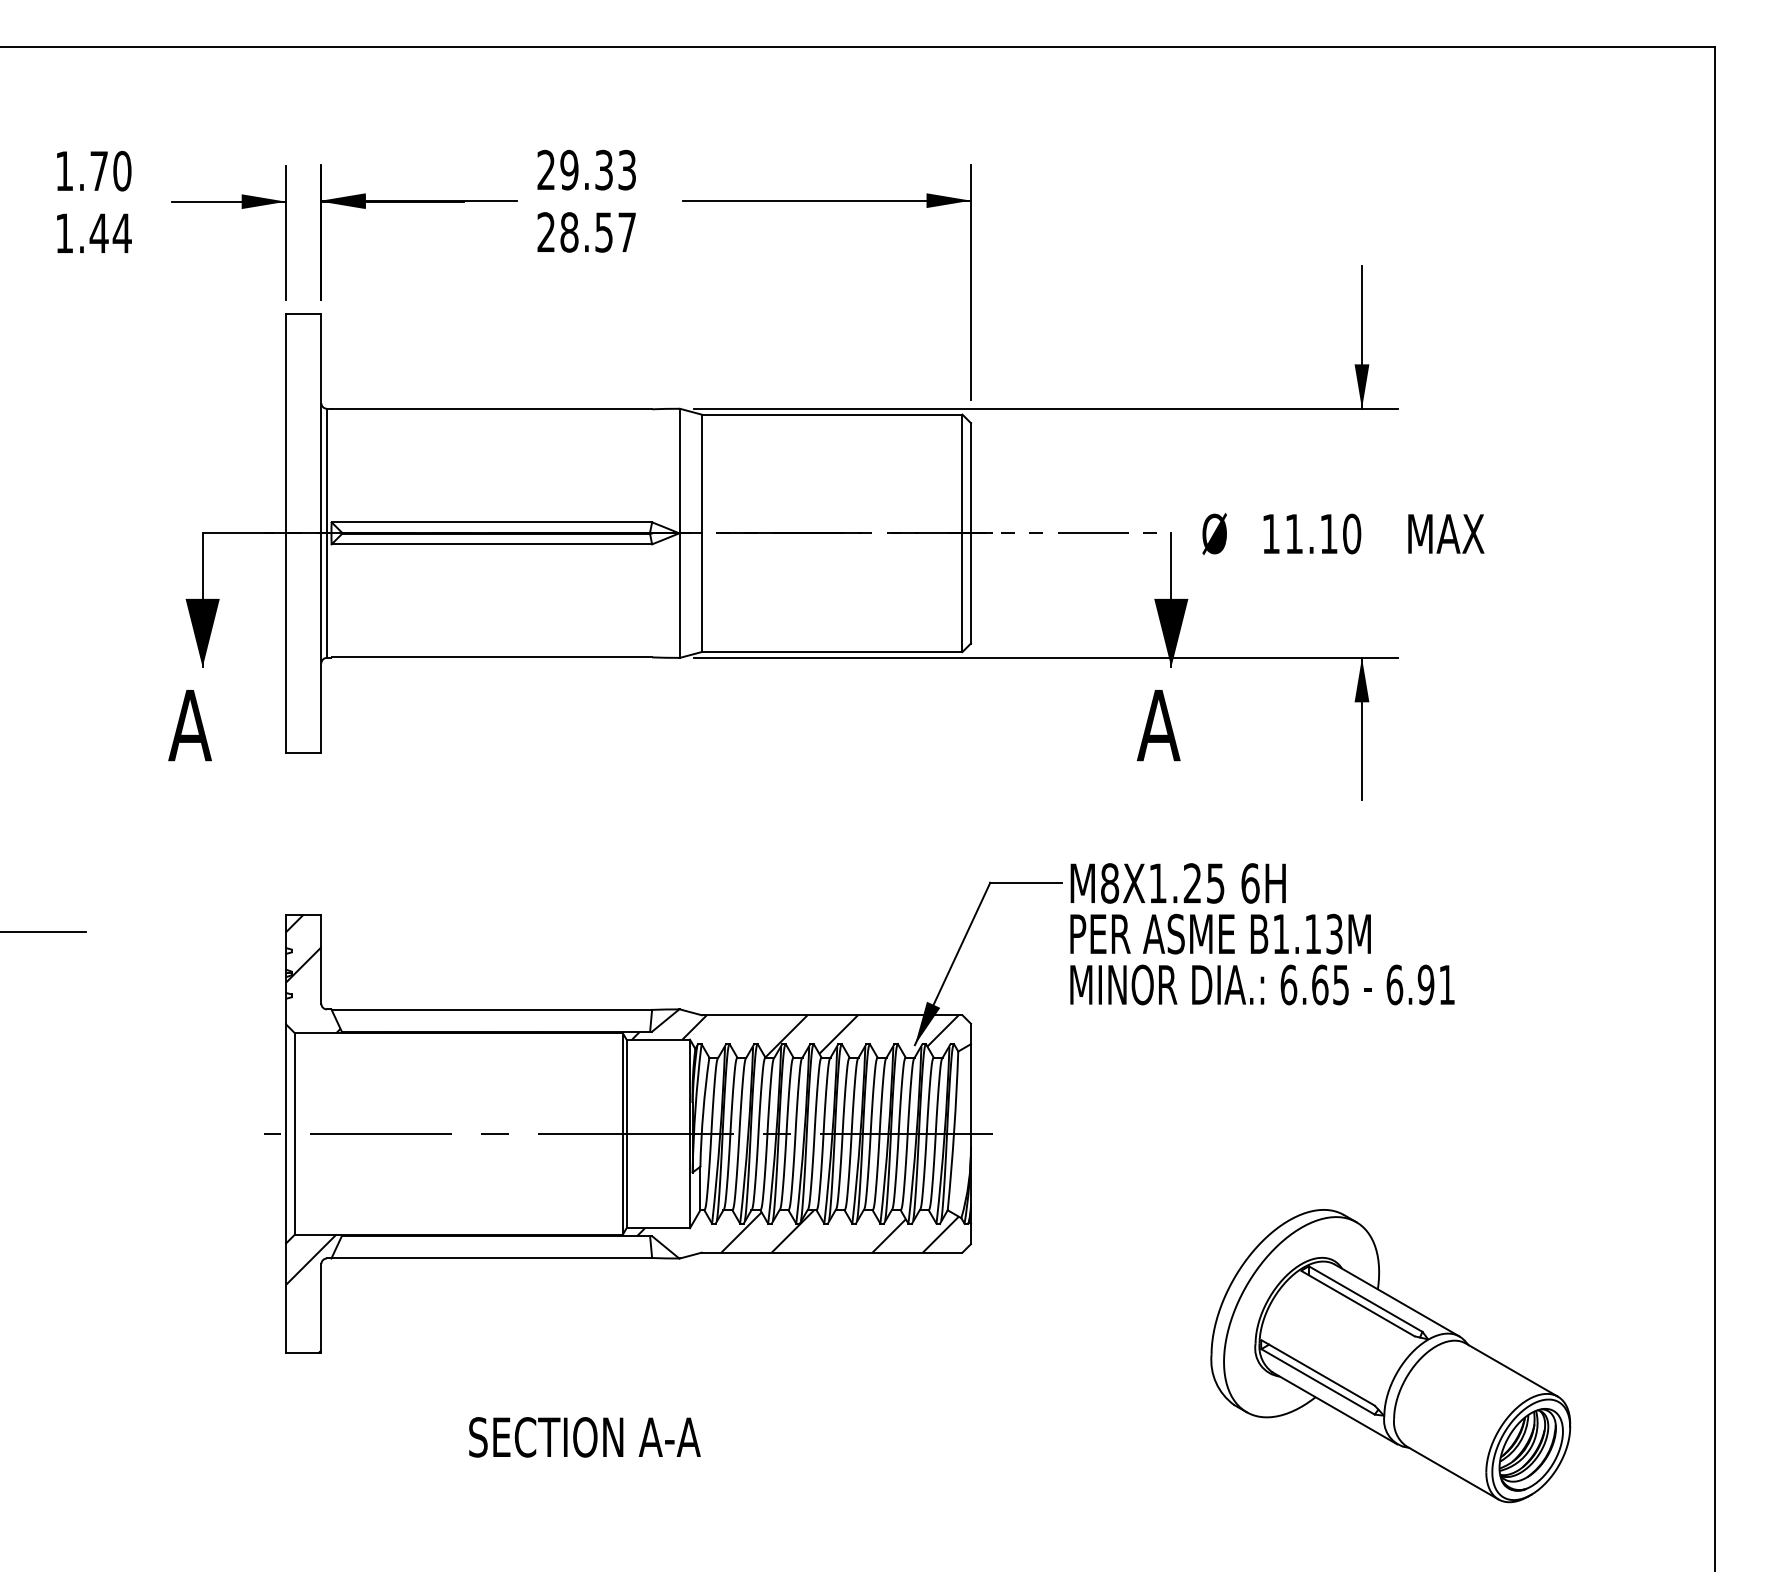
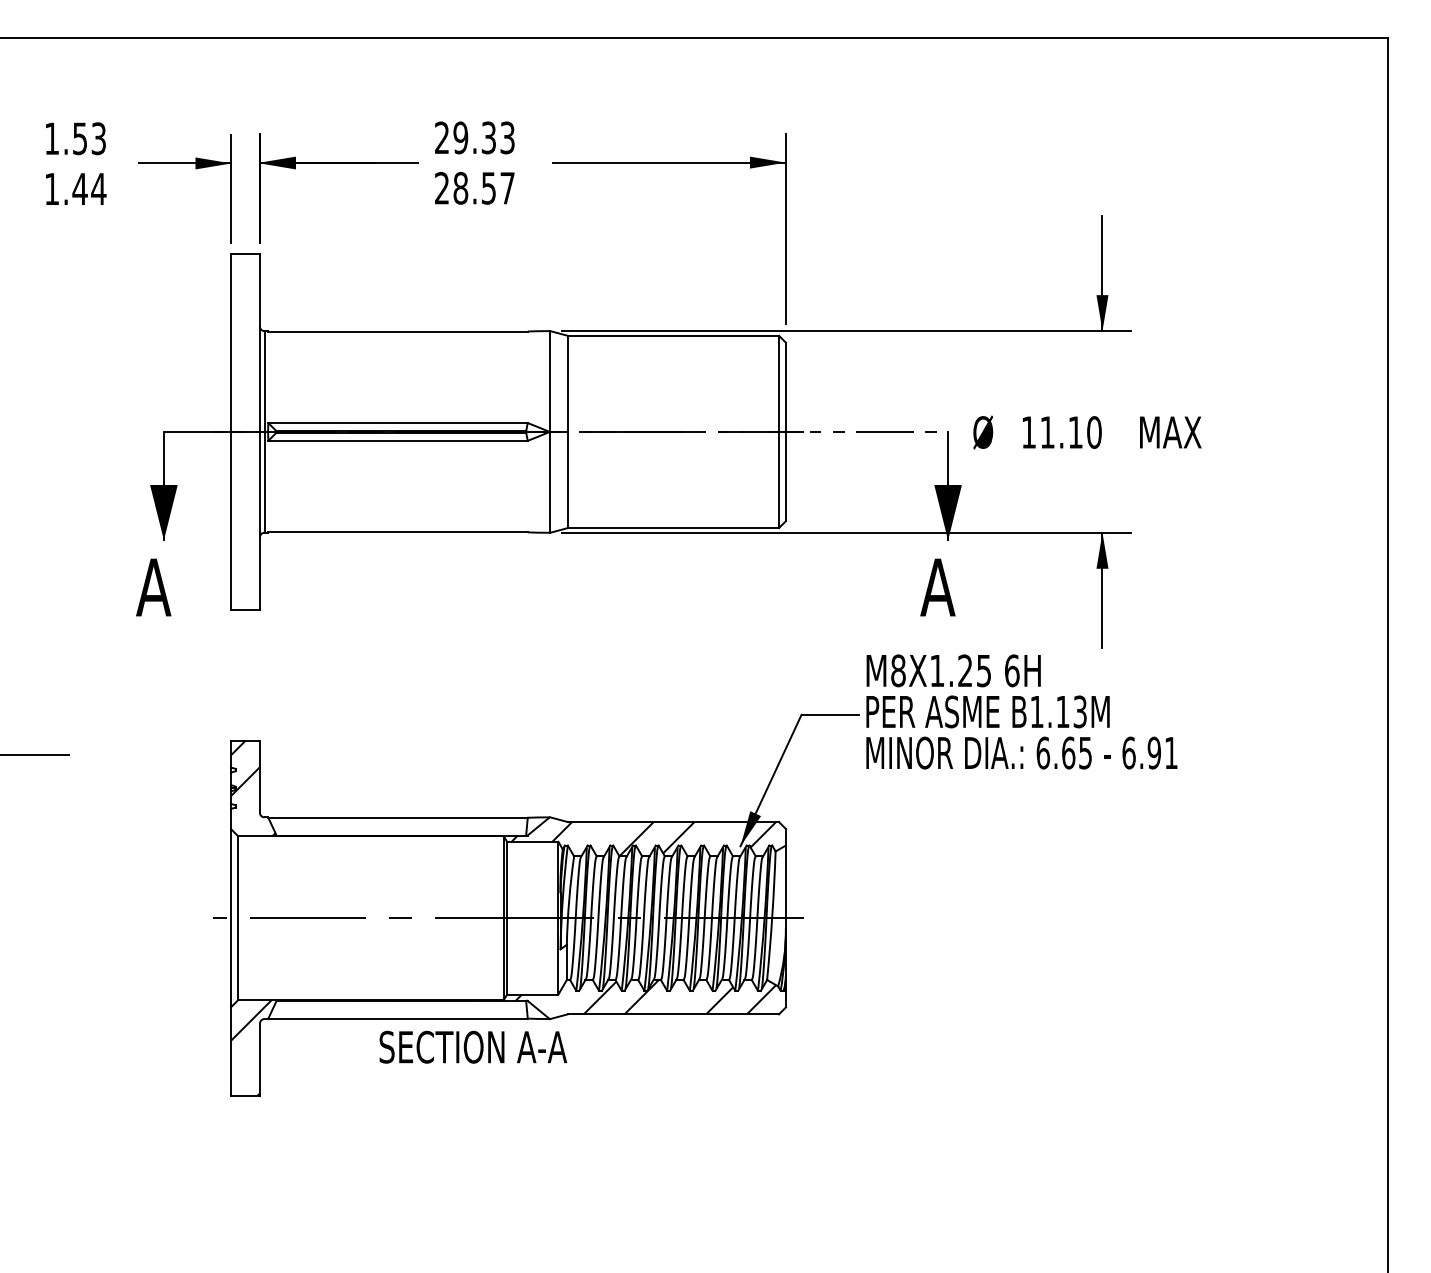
text: (110, 171) -> (89, 139), 1.70 -> 1.53
text: (1262, 934) -> (1021, 712), moved
part: (1390, 1356) -> (1125, 1098), removed
text: (584, 1437) -> (473, 1047), moved

